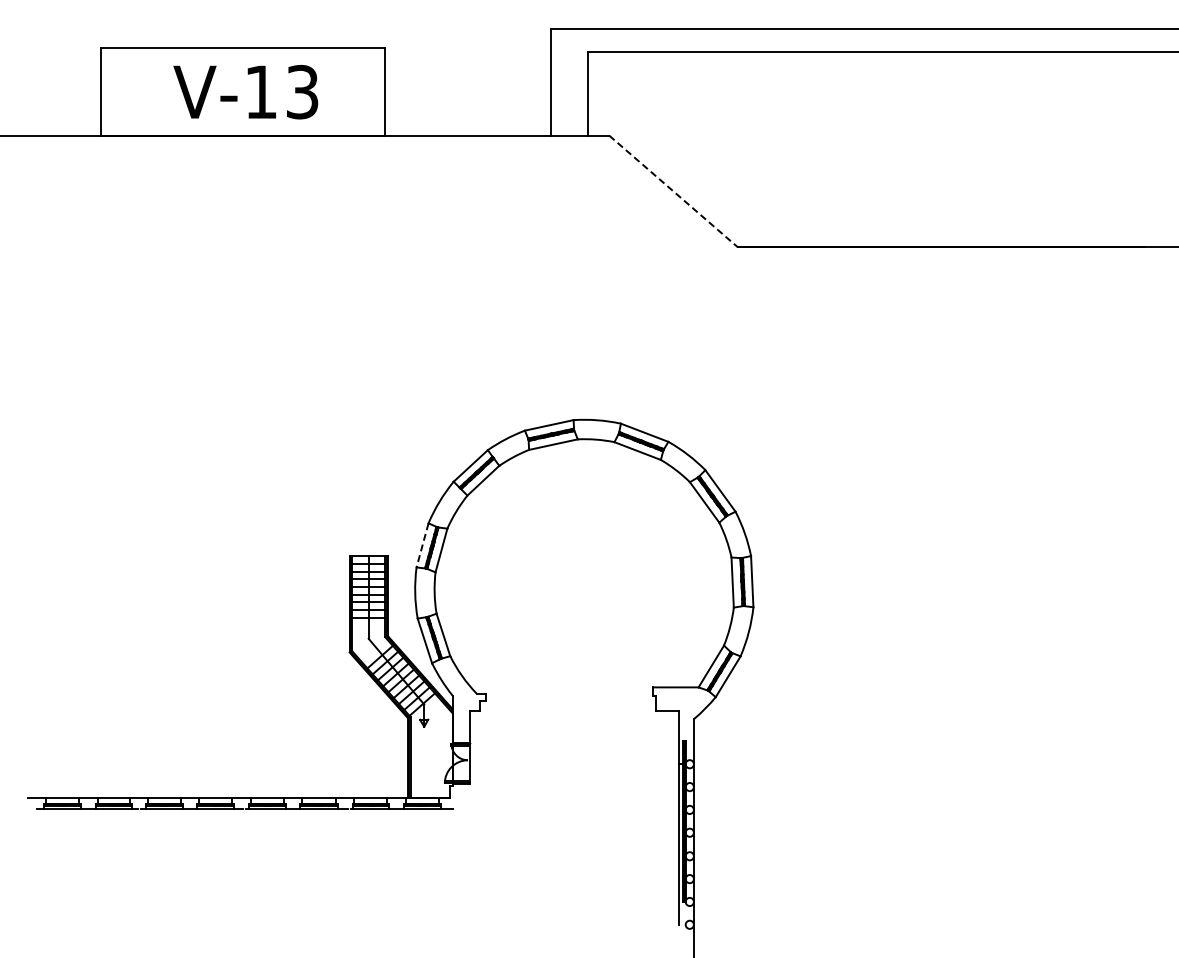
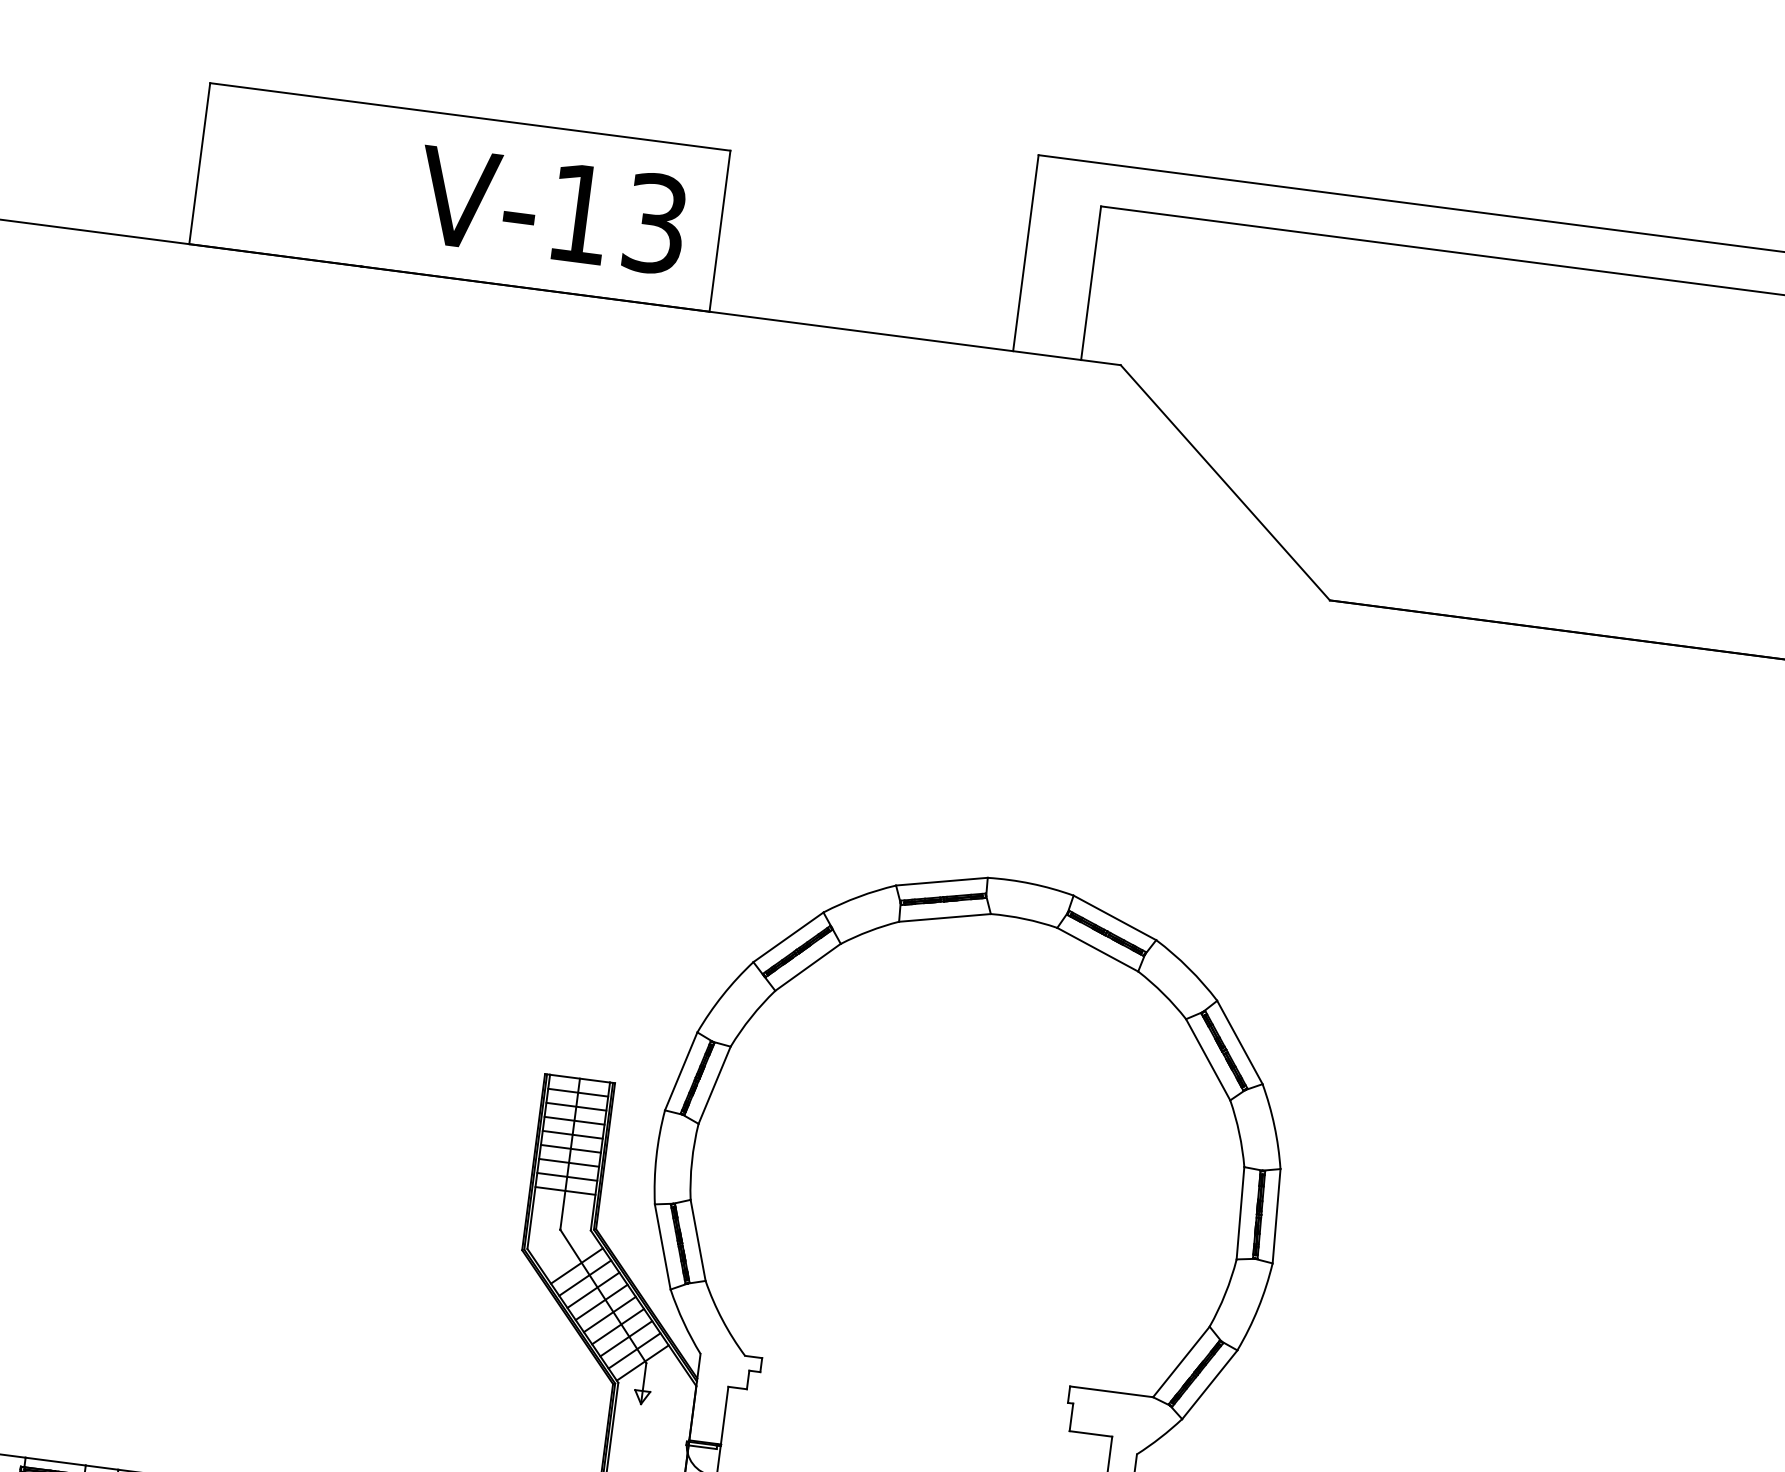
text: (245, 92) -> (550, 210), moved
line: (673, 191) -> (1225, 482), dashed -> solid
line: (422, 545) -> (681, 1071), dashed -> solid

